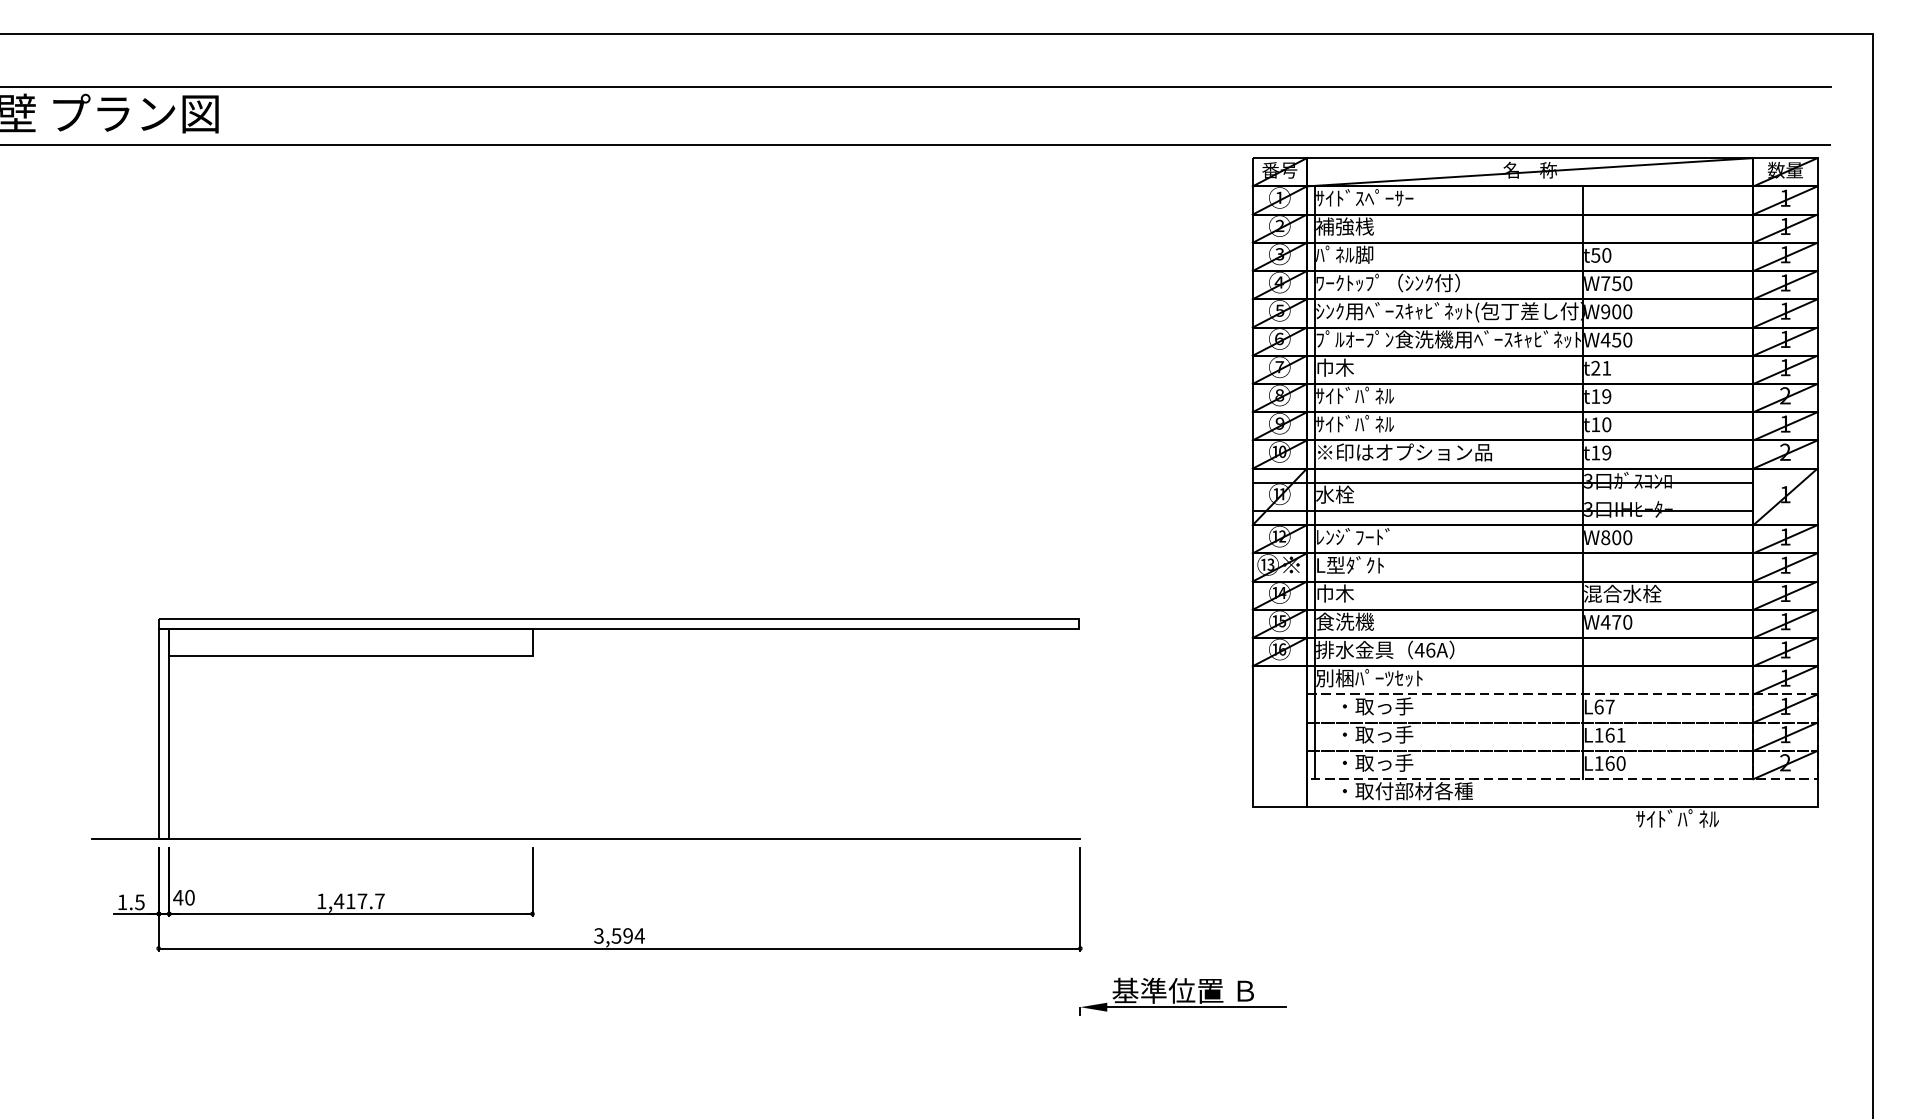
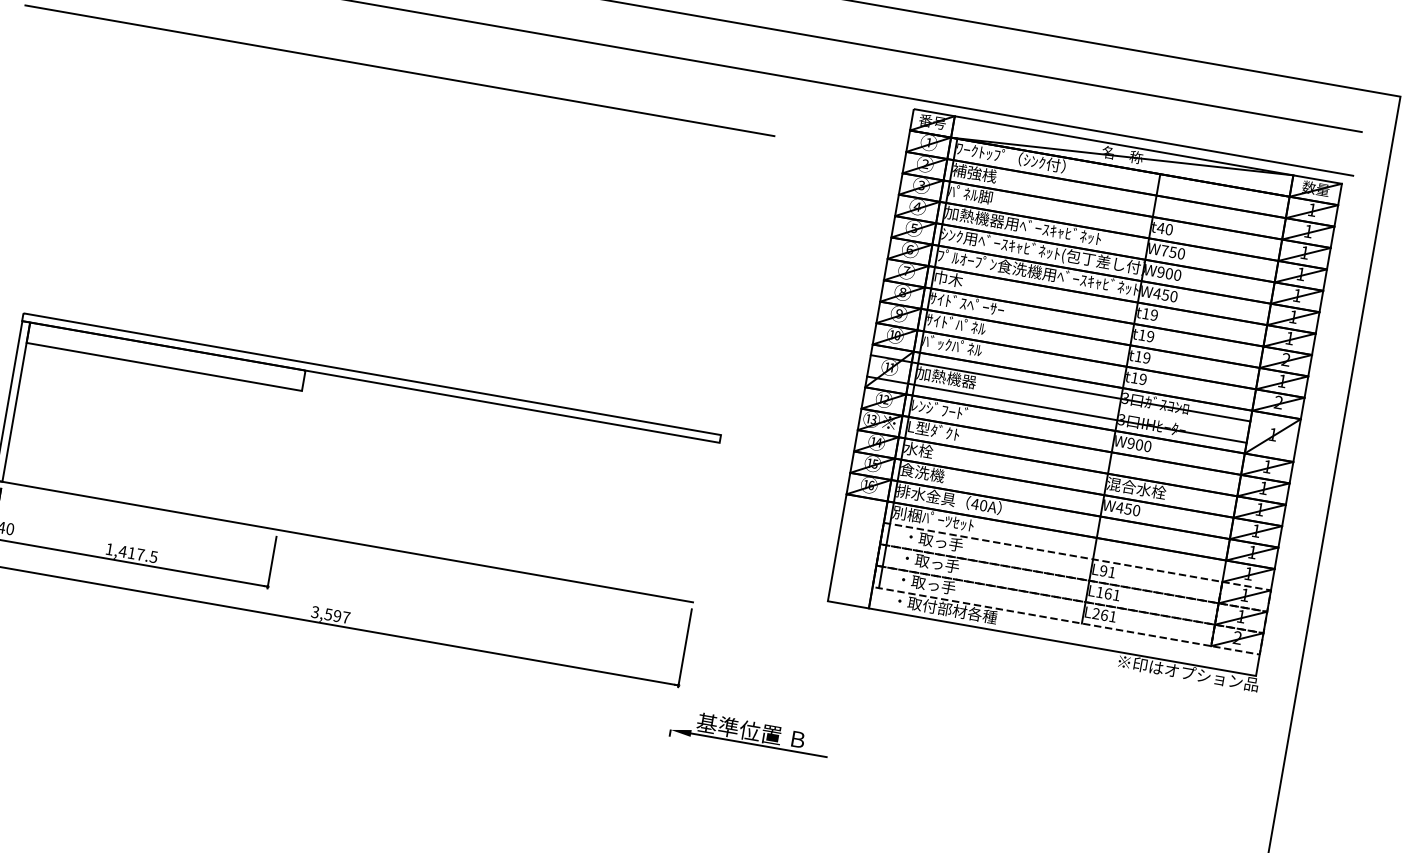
text: (1387, 198) -> (1010, 157), ｻｲﾄﾞｽﾍﾟｰｻｰ -> ﾜｰｸﾄｯﾌﾟ（ｼﾝｸ付）
line: (586, 223) -> (400, 70), added
text: (1595, 255) -> (1160, 228), t50 -> t40
text: (1418, 282) -> (1022, 225), ﾜｰｸﾄｯﾌﾟ（ｼﾝｸ付） -> 加熱機器用ﾍﾞｰｽｷｬﾋﾞﾈｯﾄ
text: (1601, 367) -> (1150, 313), t21 -> t19
text: (1384, 395) -> (982, 306), ｻｲﾄﾞﾊﾟﾈﾙ -> ｻｲﾄﾞｽﾍﾟｰｻｰ
text: (1606, 424) -> (1146, 357), t10 -> t19
text: (1404, 452) -> (989, 352), ※印はオプション品 -> ﾊﾞｯｸﾊﾟﾈﾙ
text: (1354, 494) -> (946, 377), 水栓 -> 加熱機器
text: (1605, 537) -> (1130, 443), W800 -> W900
text: (1334, 593) -> (918, 449), 巾木 -> 水栓
text: (1616, 622) -> (1128, 509), W470 -> W450
text: (1430, 649) -> (983, 505), 46A -> 40A
text: (1604, 706) -> (1107, 571), L67 -> L91
text: (1609, 763) -> (1104, 615), L160 -> L261
text: (1729, 818) -> (1187, 672), ｻｲﾄﾞﾊﾟﾈﾙ -> ※印はオプション品
text: (379, 901) -> (153, 557), 1,417.7 -> 1,417.5
text: (639, 935) -> (346, 617), 3,594 -> 3,597

